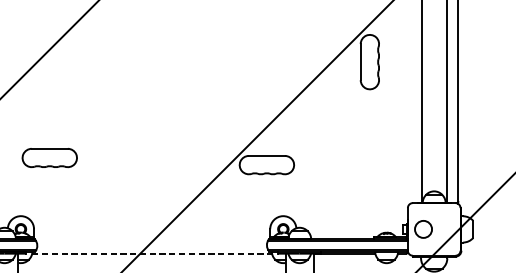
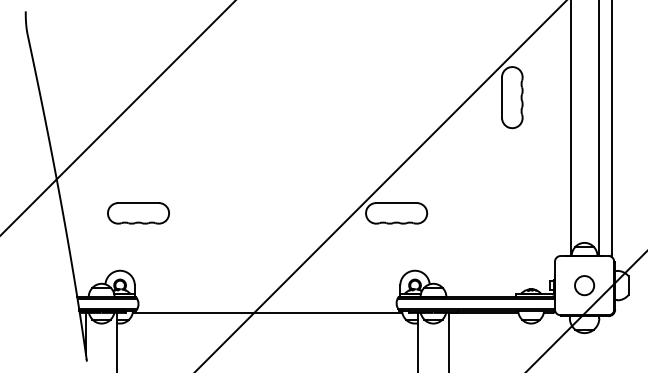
part: (49, 158) -> (138, 213), moved
circle: (423, 229) -> (584, 285), moved
line: (152, 253) -> (267, 312), dashed -> solid

